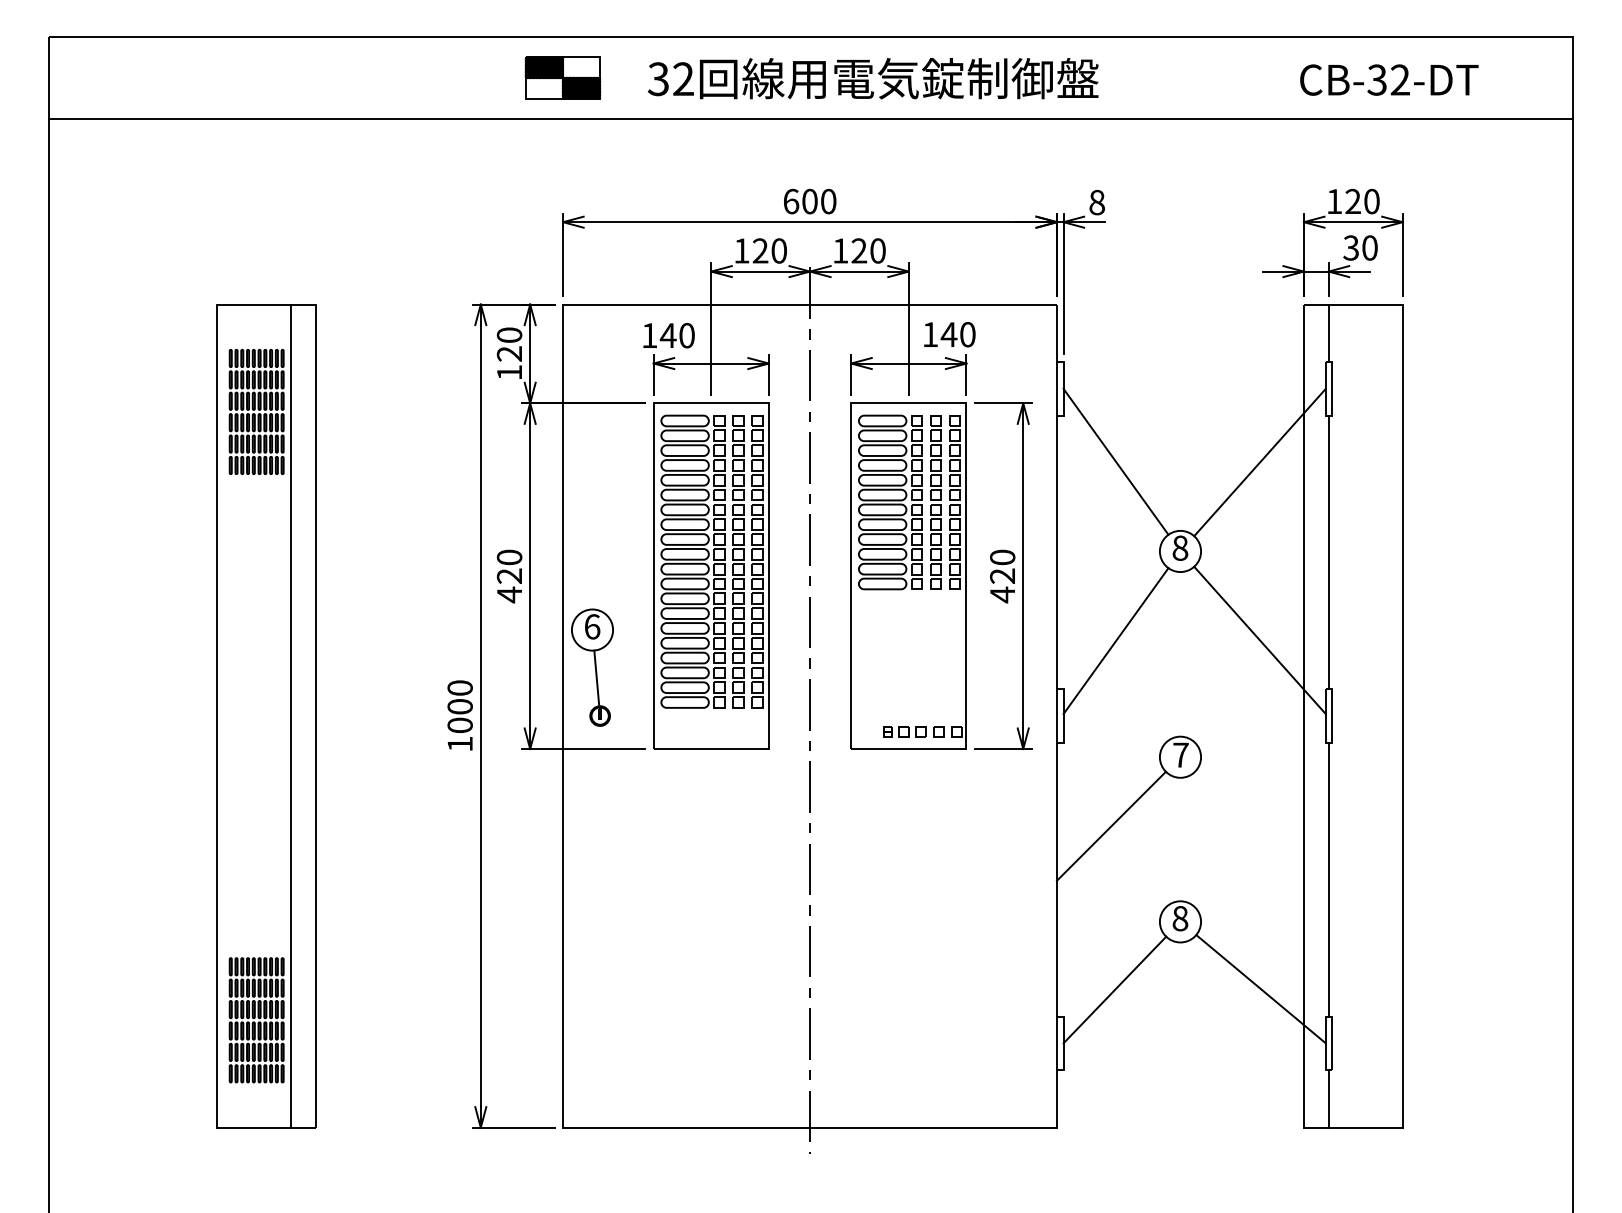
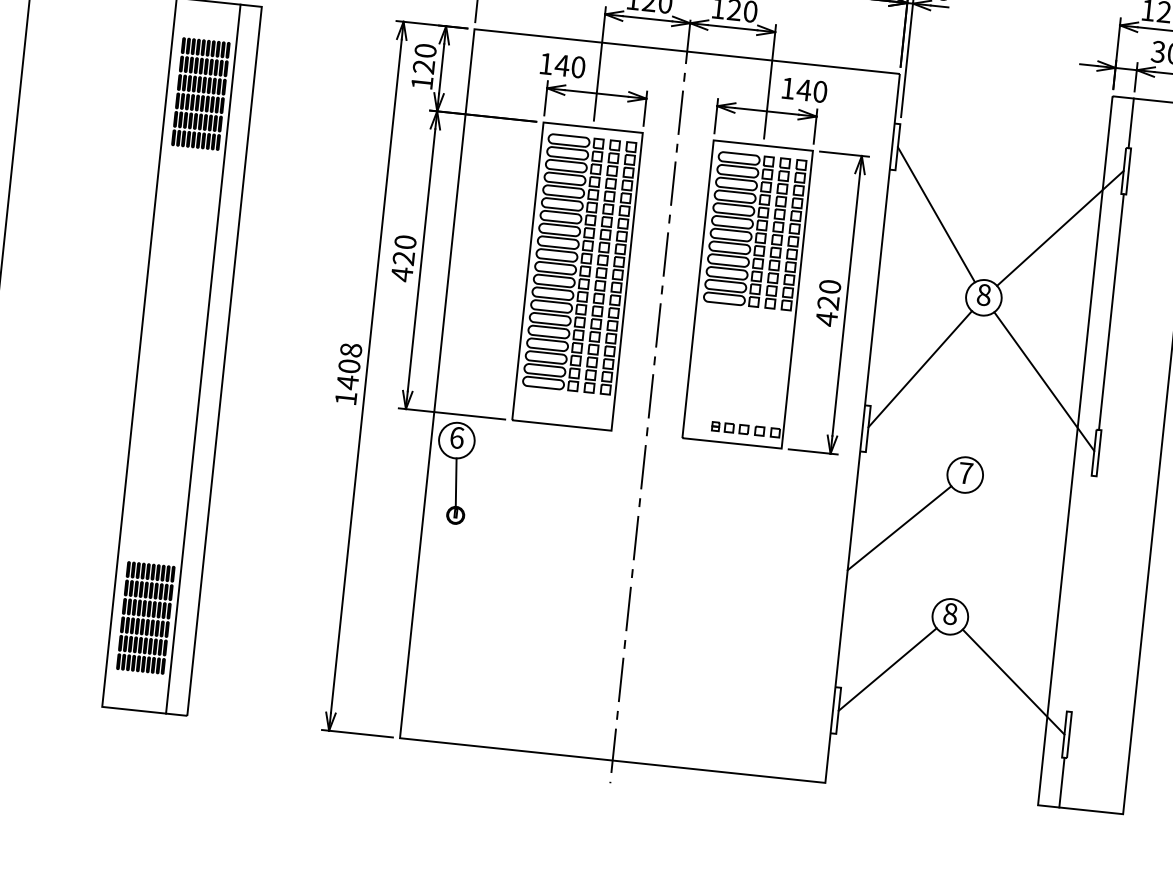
part: (592, 667) -> (453, 472), moved
text: (459, 707) -> (348, 366), 1000 -> 1408
line: (1328, 879) -> (1081, 593), removed

